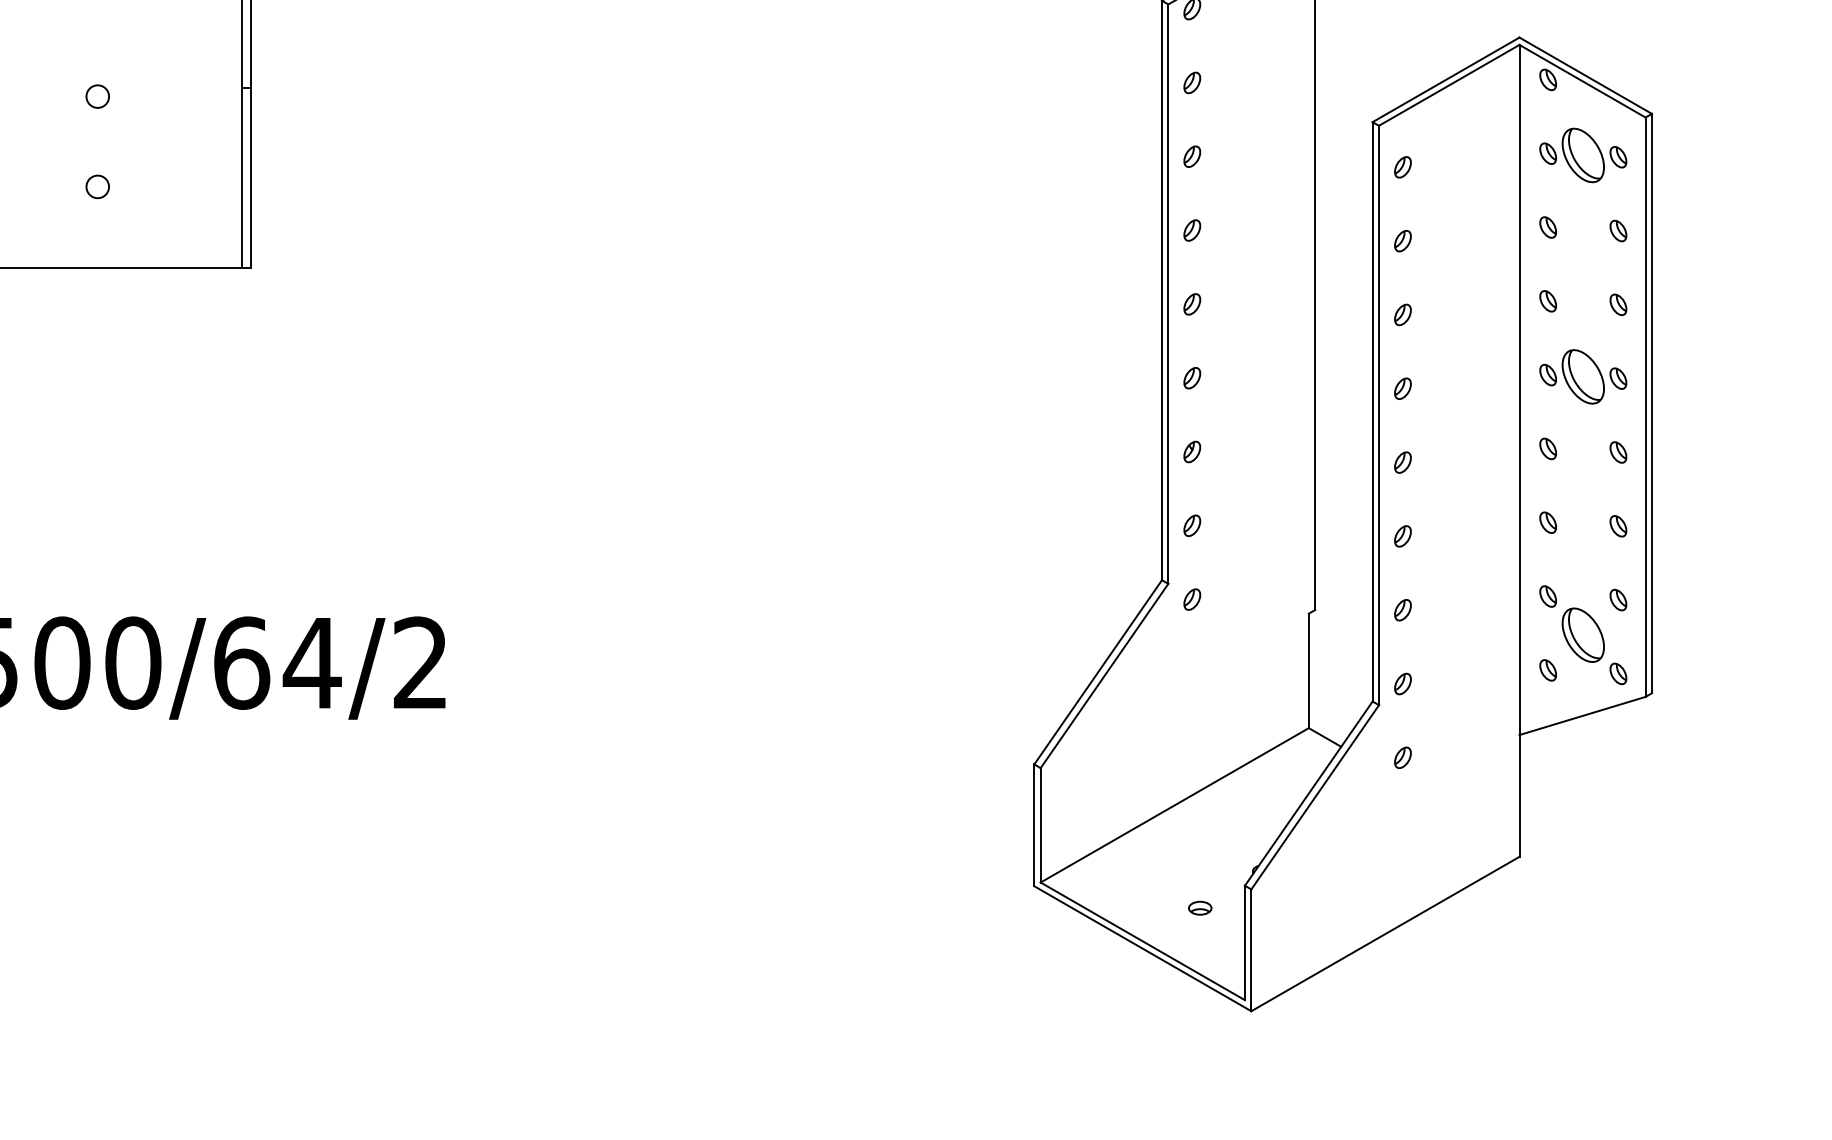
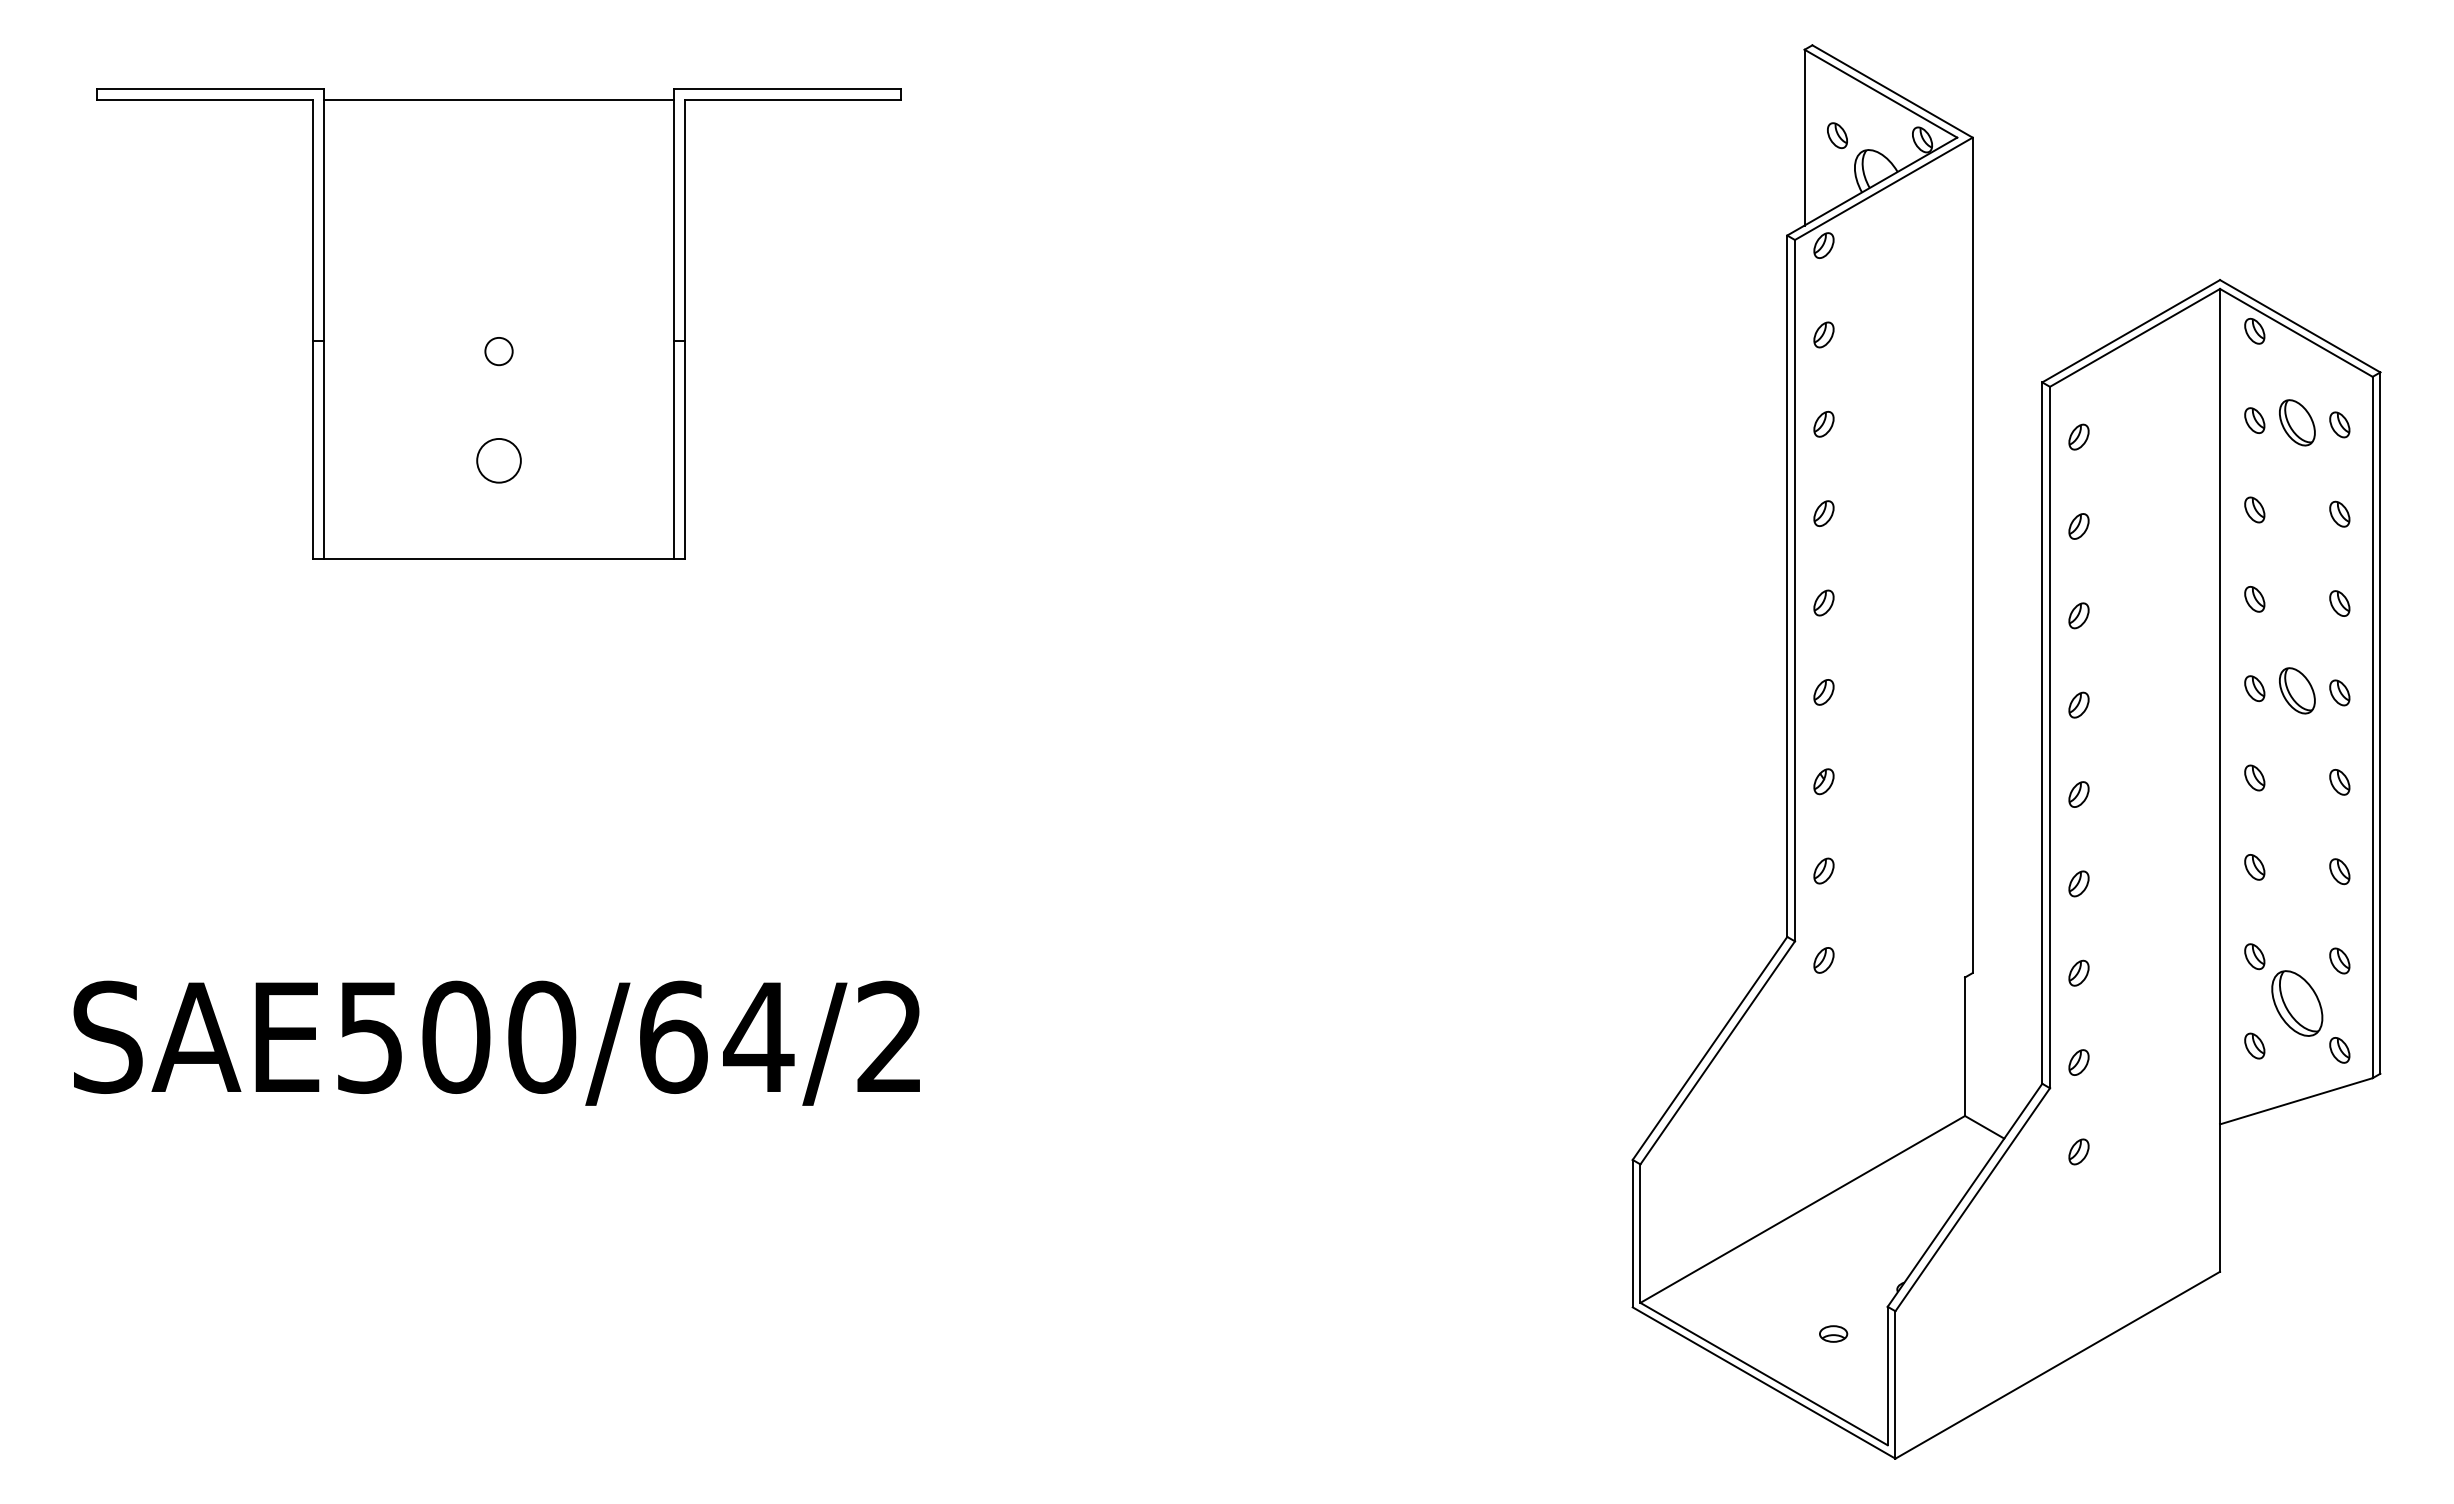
part: (1583, 155) -> (2297, 422), size x0.7
circle: (97, 186) -> (498, 460), size x1.6
part: (1583, 376) -> (2297, 690), size x0.7

